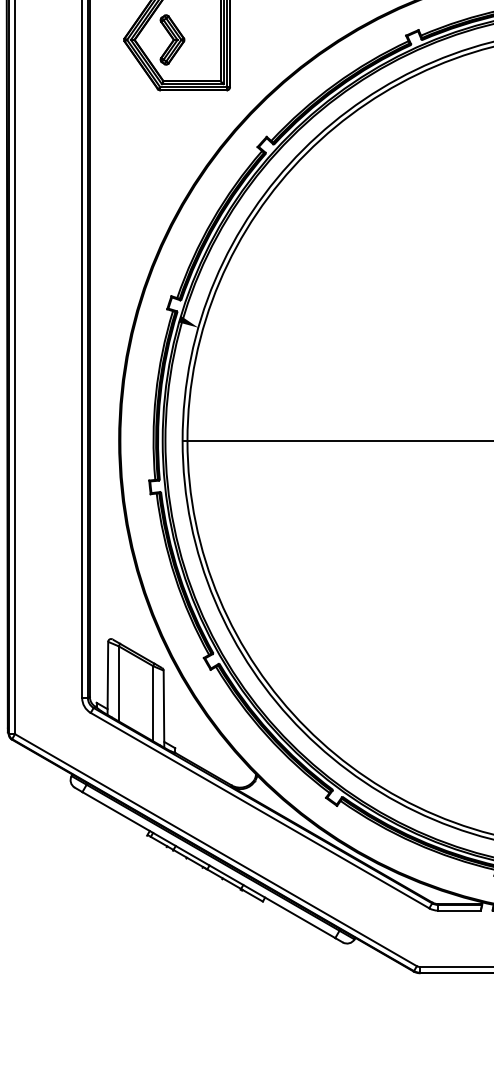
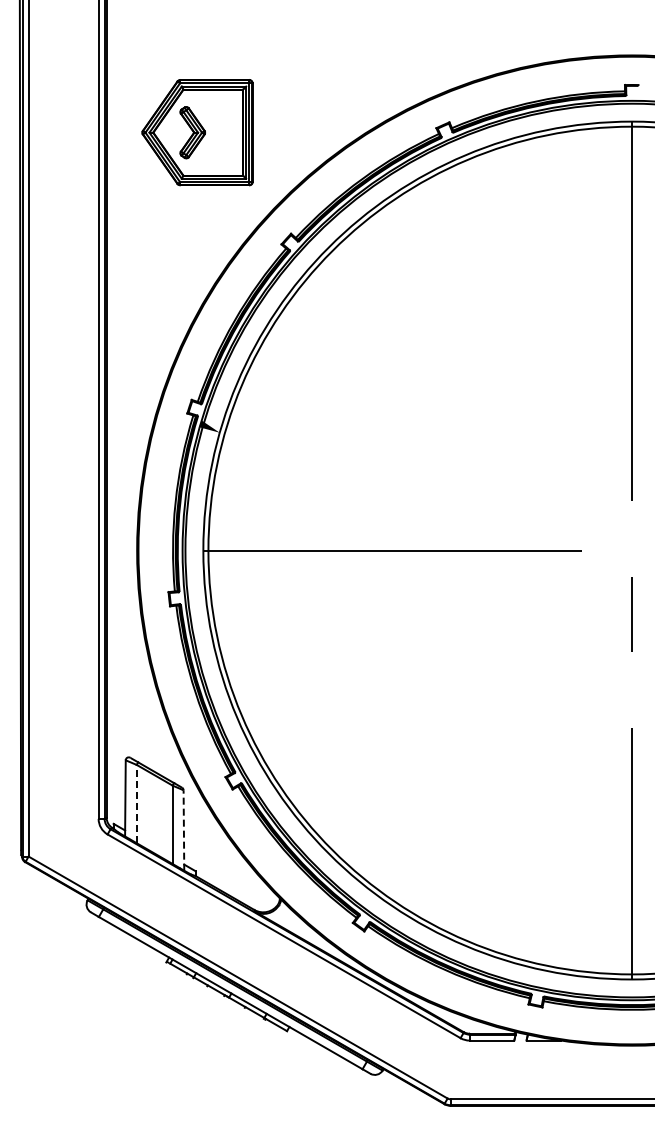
line: (118, 683) -> (136, 803), solid -> dashed
line: (163, 708) -> (183, 829), solid -> dashed

